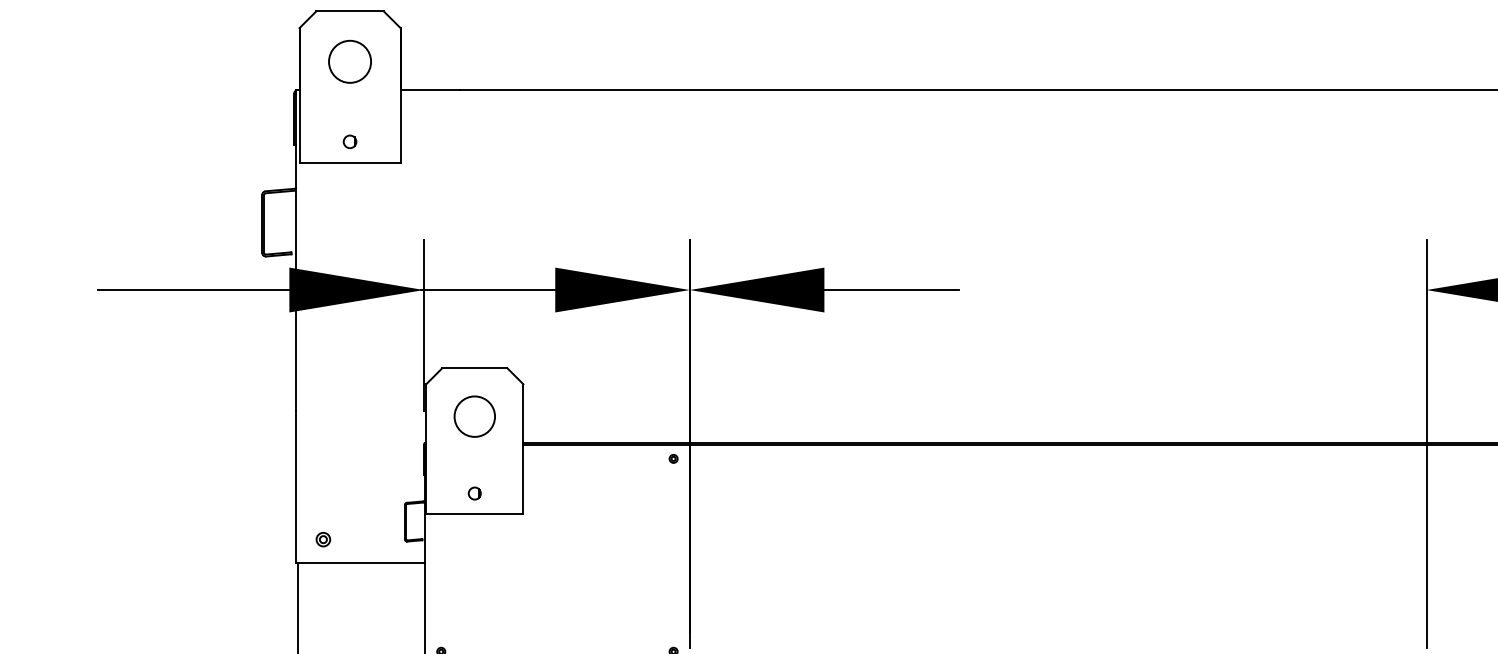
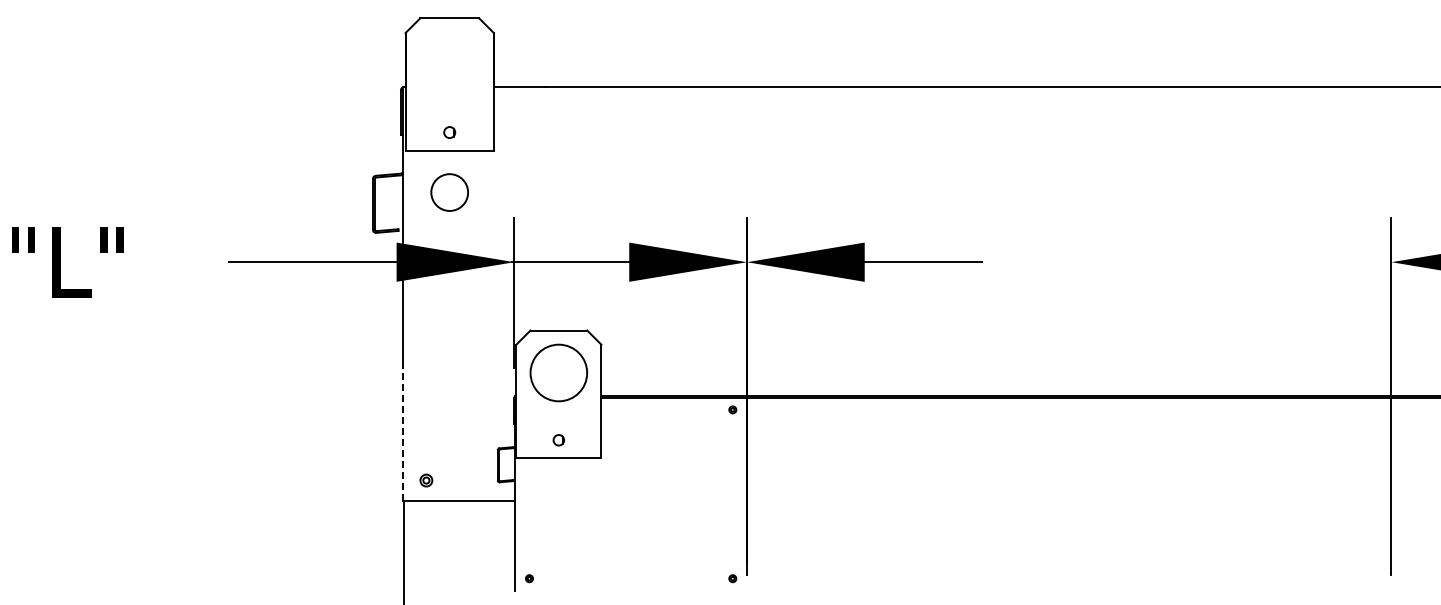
circle: (349, 61) -> (449, 192), moved
circle: (474, 416) -> (558, 372), size x1.6
line: (296, 486) -> (402, 434), solid -> dashed

